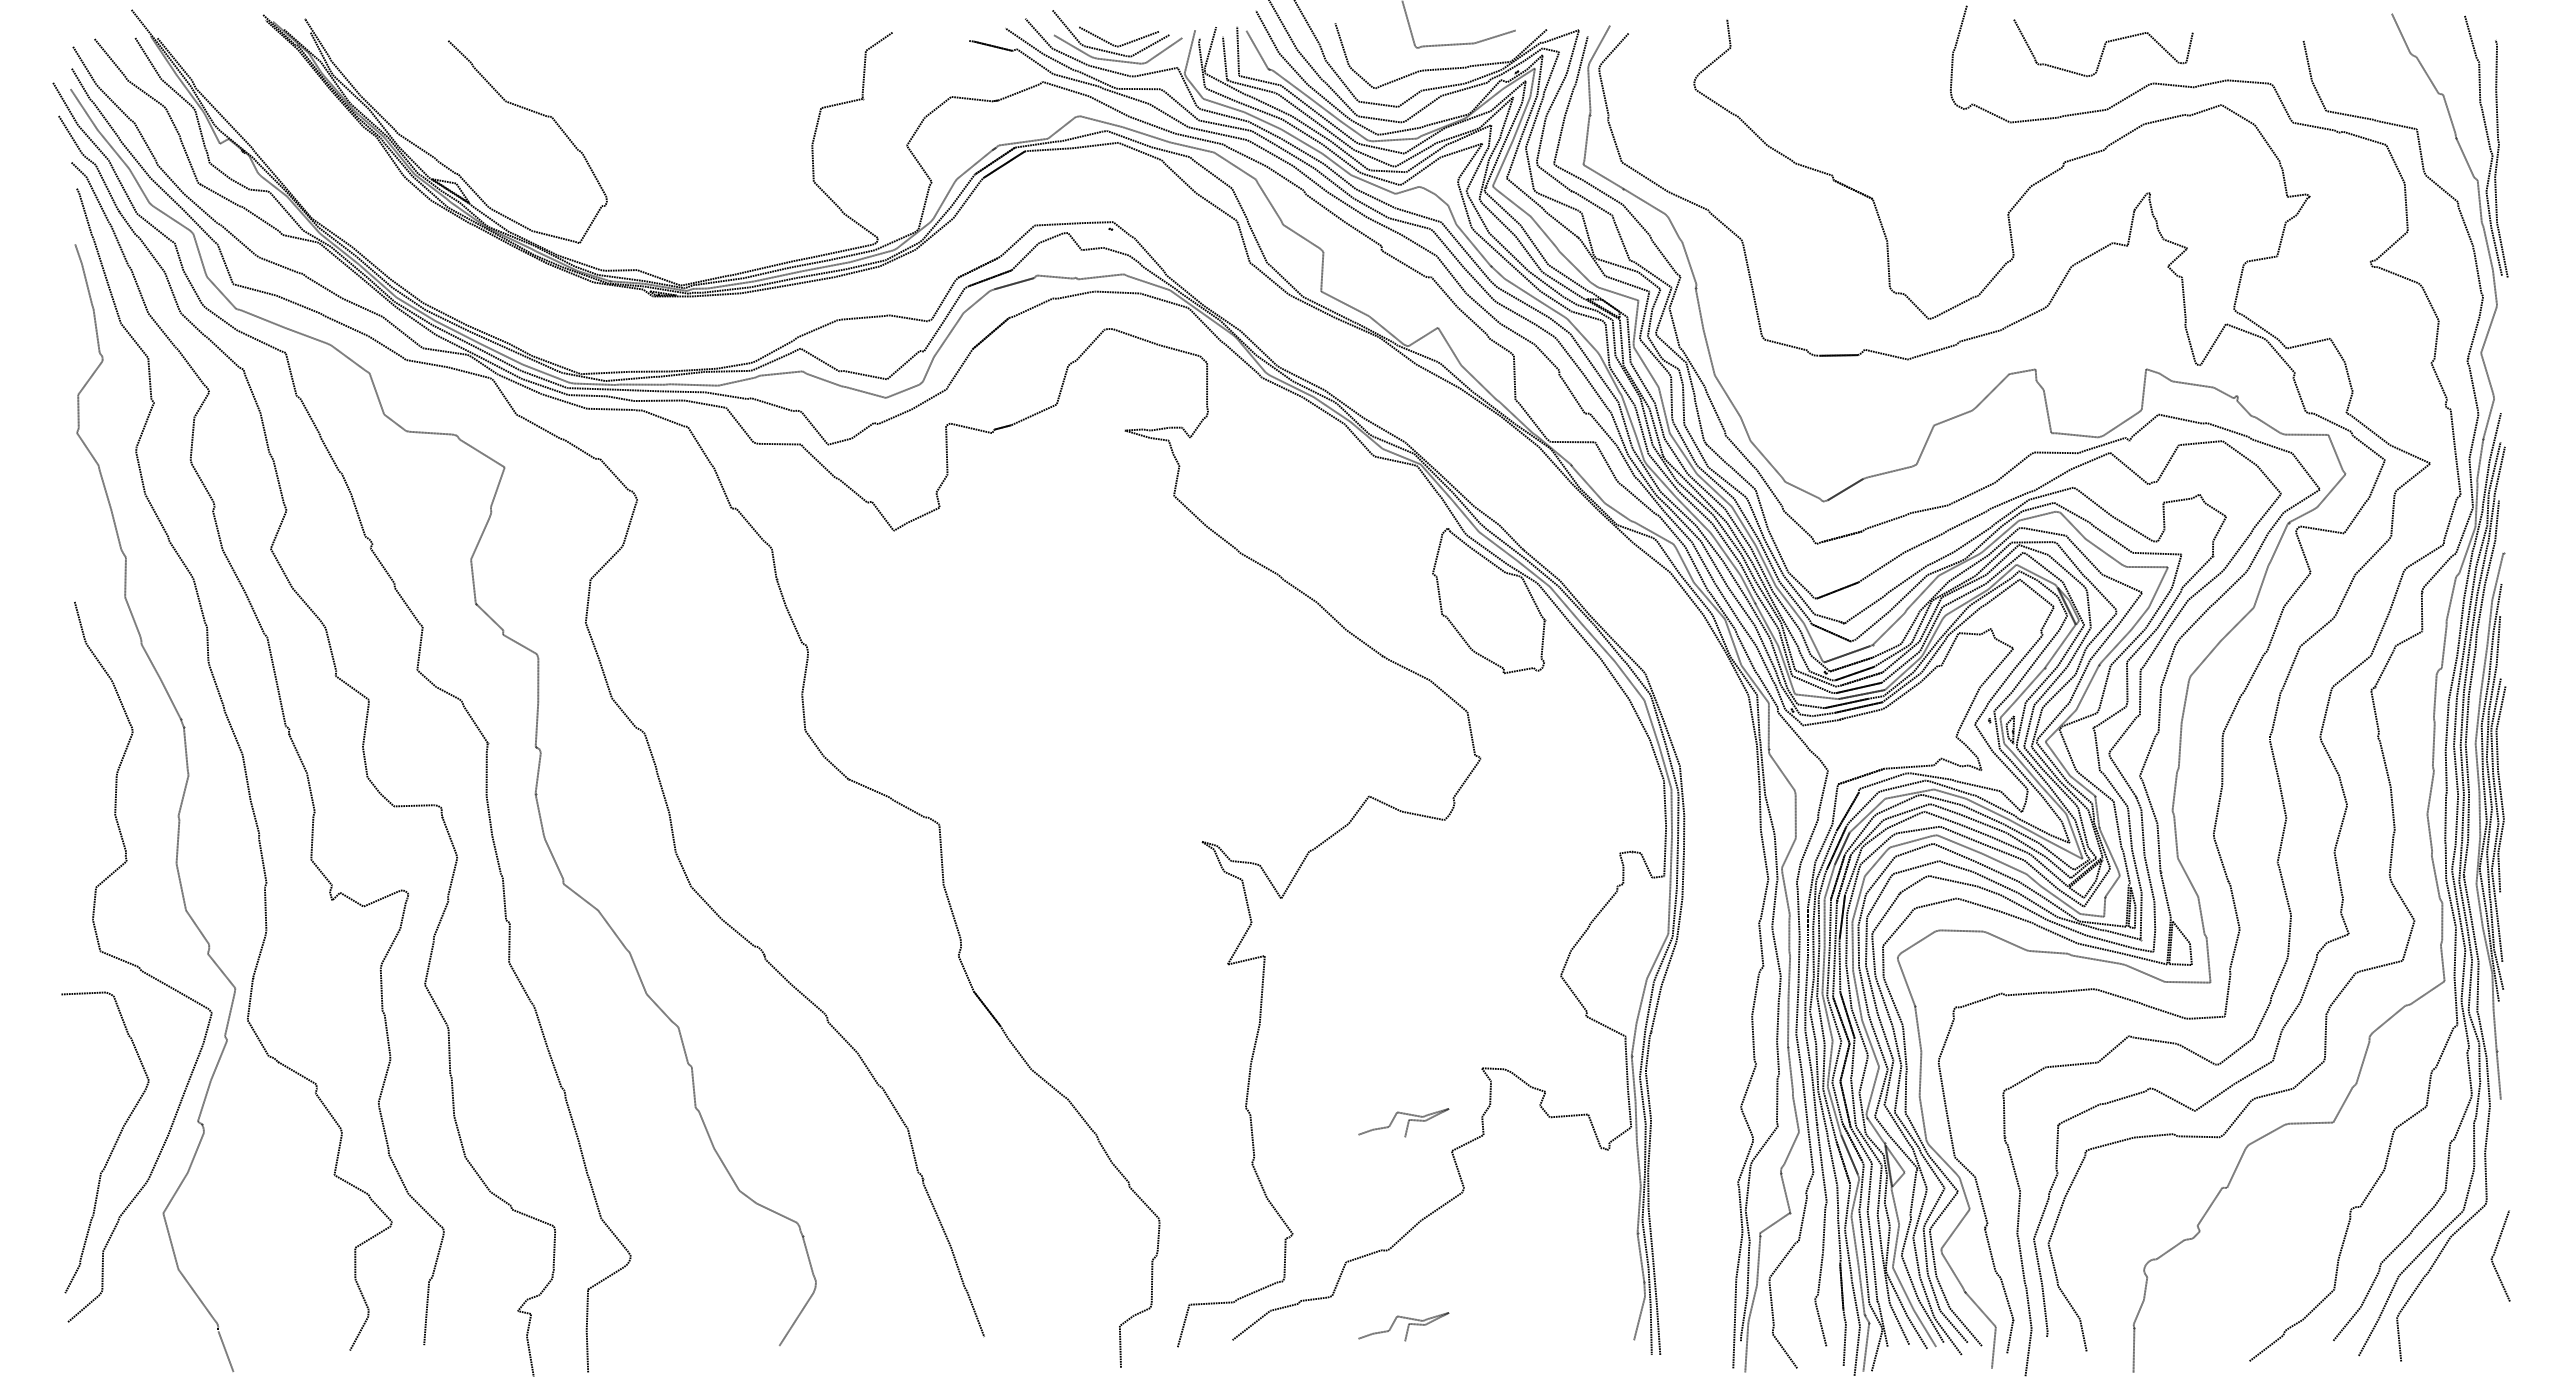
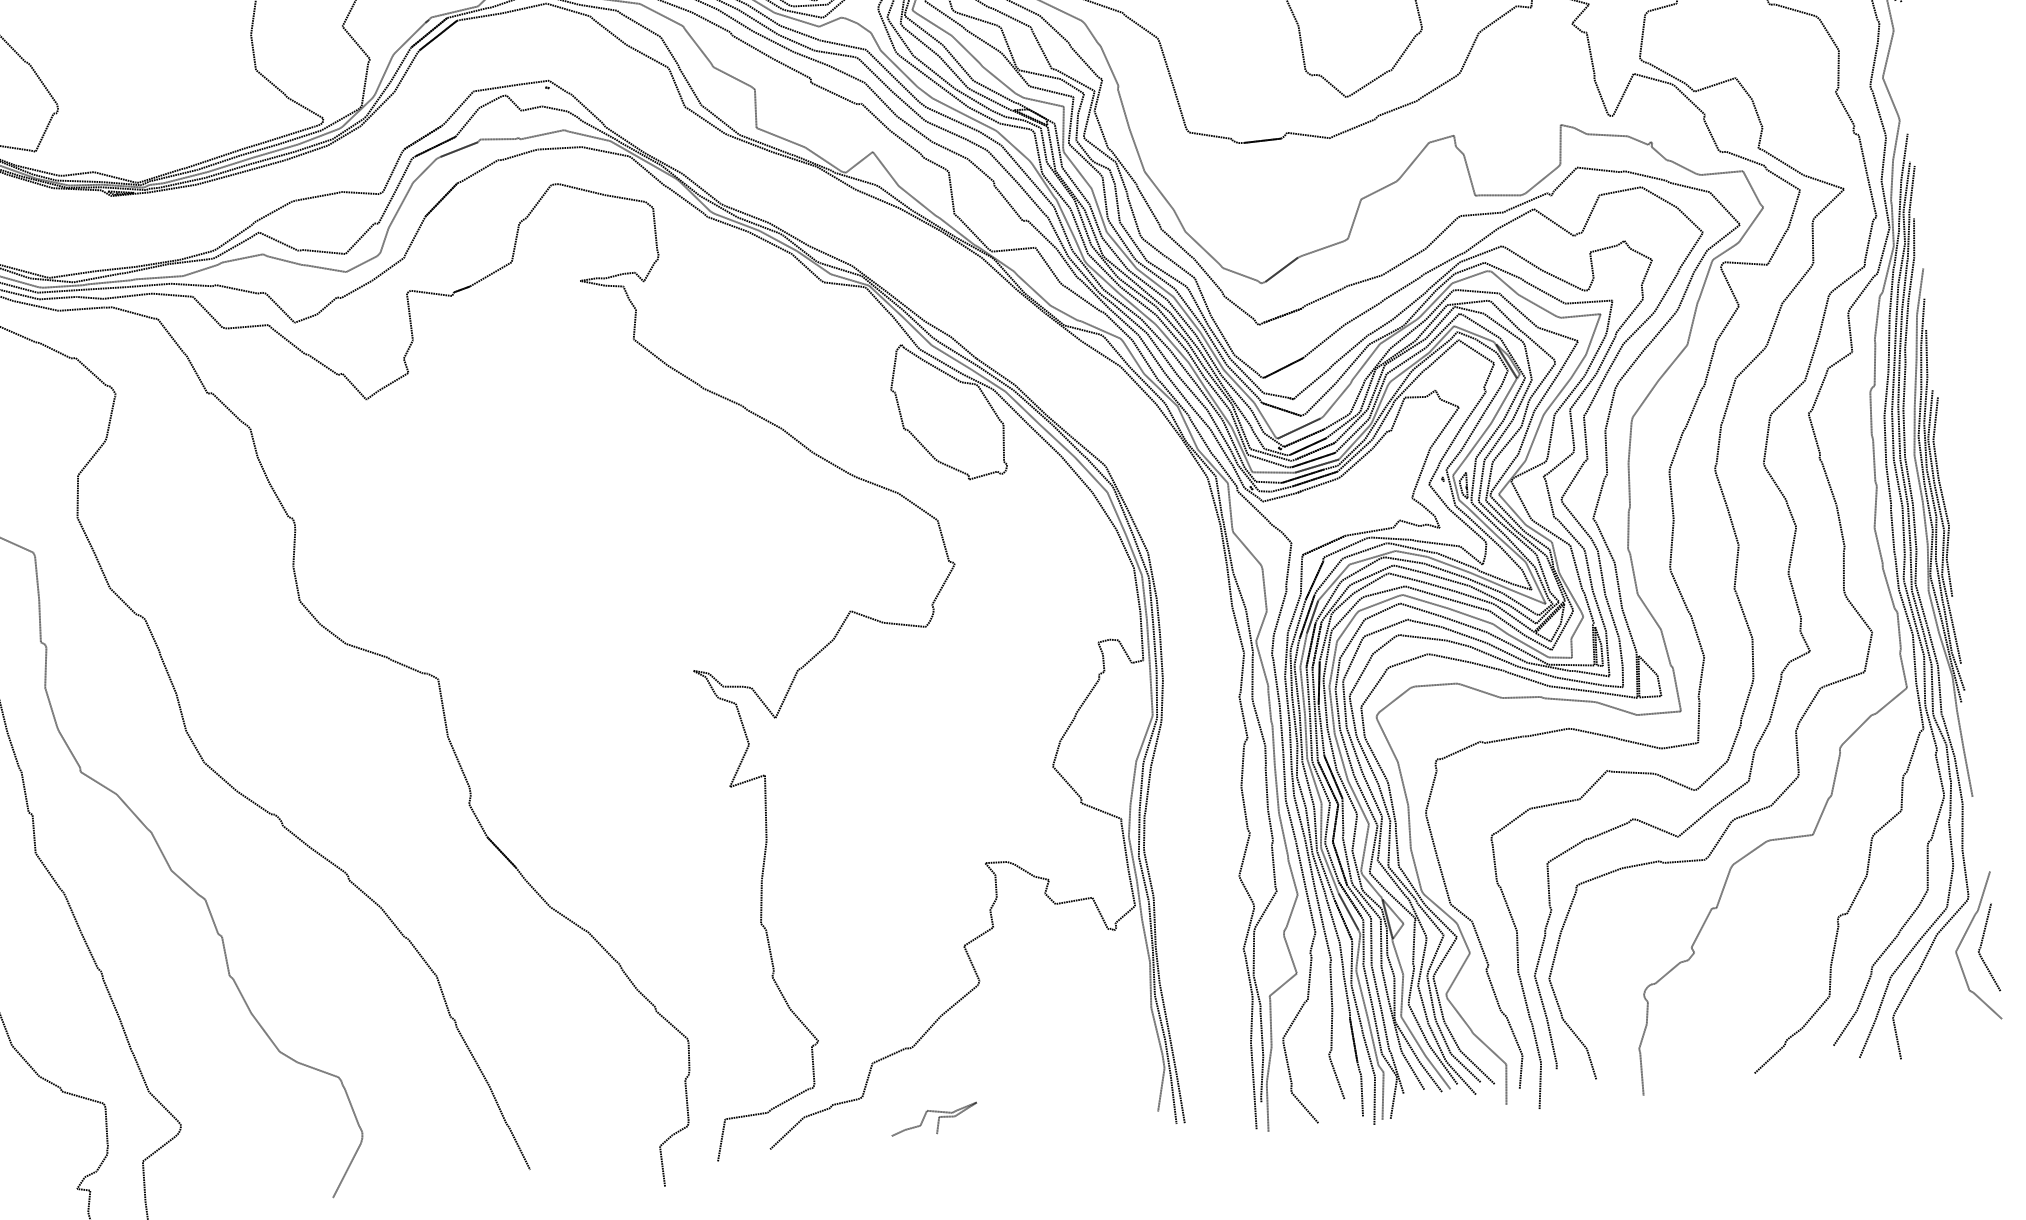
curve: (1407, 1122) -> (918, 922), removed
curve: (2477, 1244) -> (1963, 939), added

